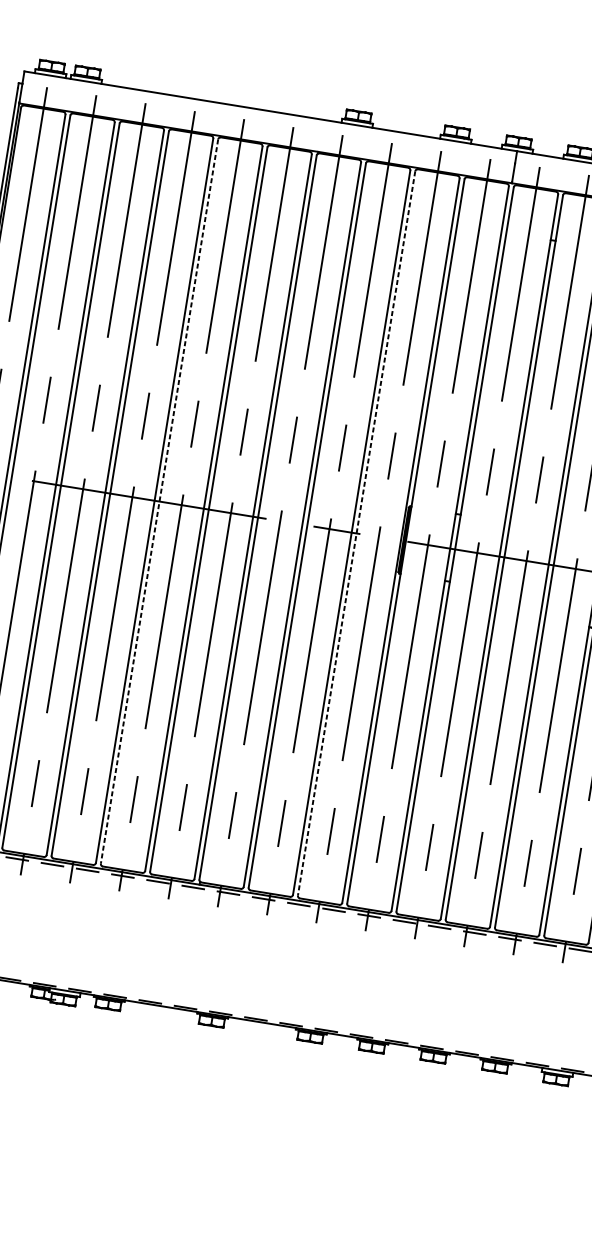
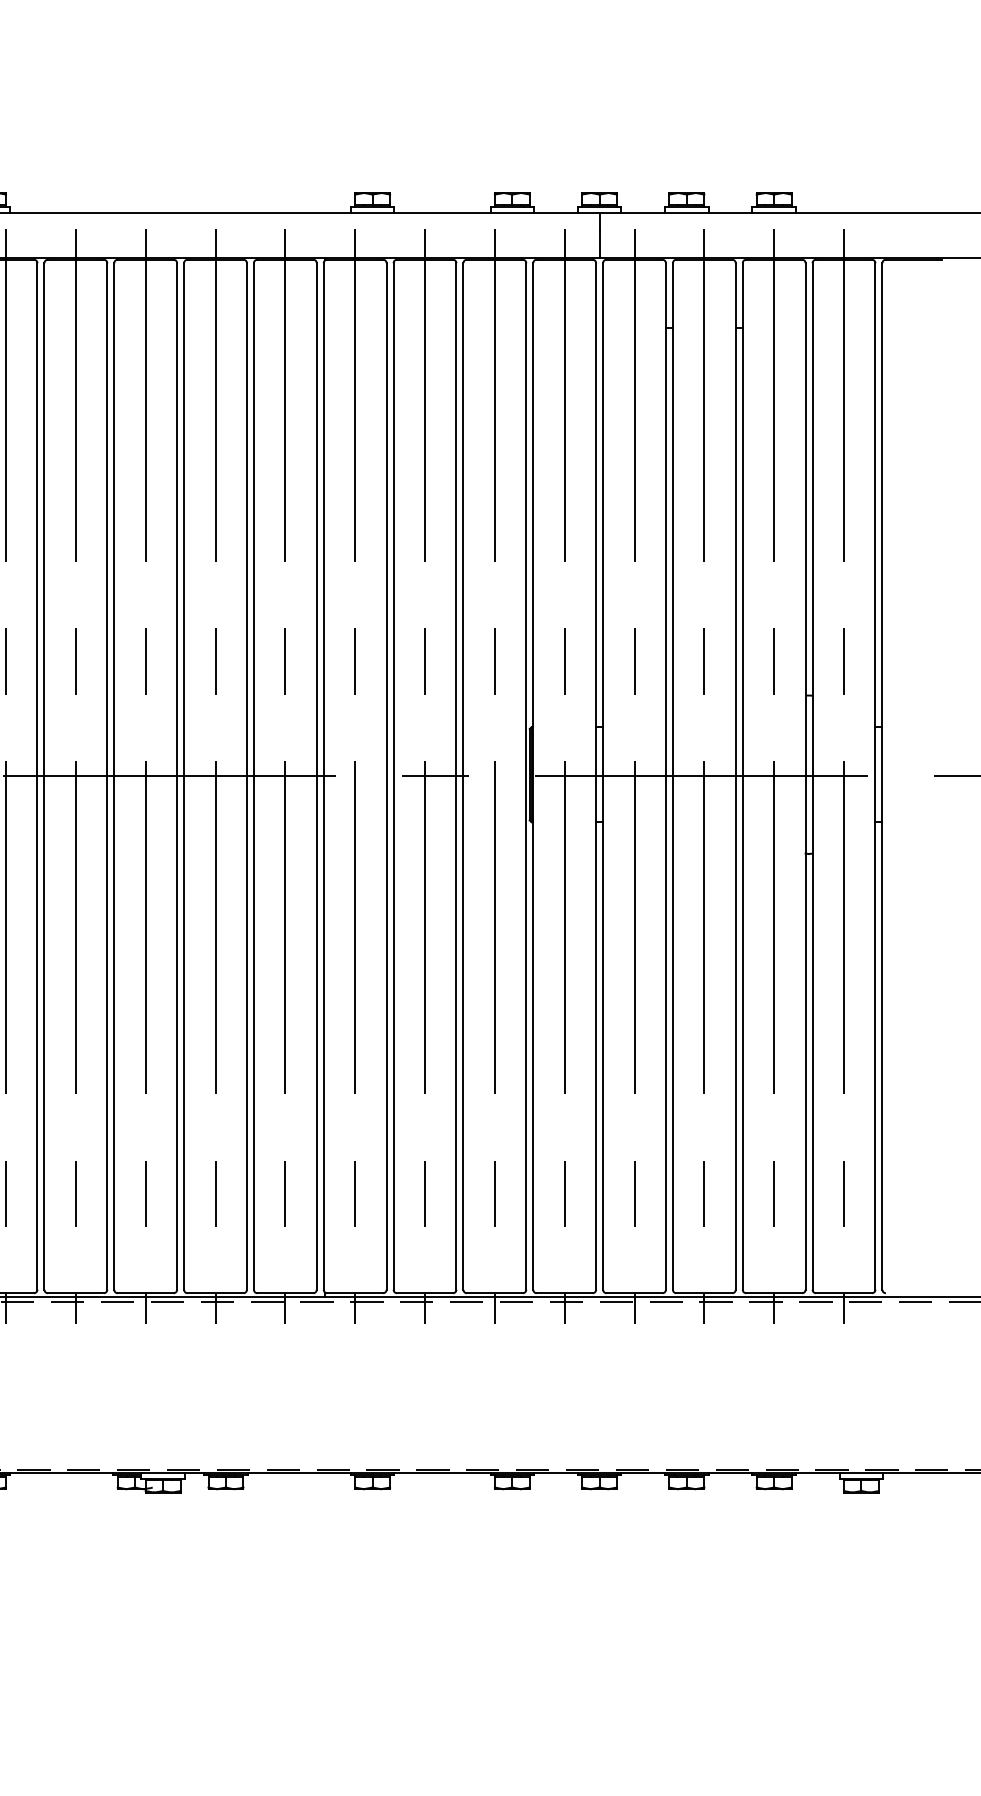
line: (159, 501) -> (184, 776), dashed -> solid
line: (356, 533) -> (463, 776), dashed -> solid

